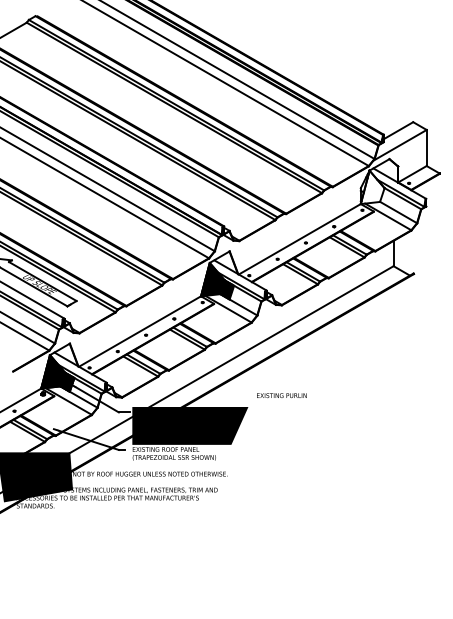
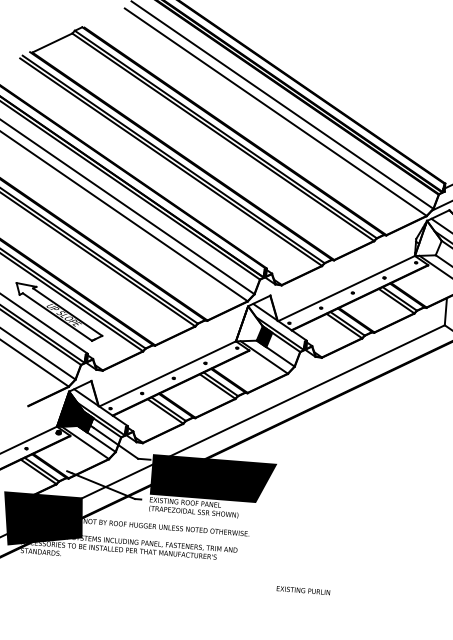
hatch: (212, 279) -> (249, 324), removed
text: (281, 395) -> (303, 590), moved

